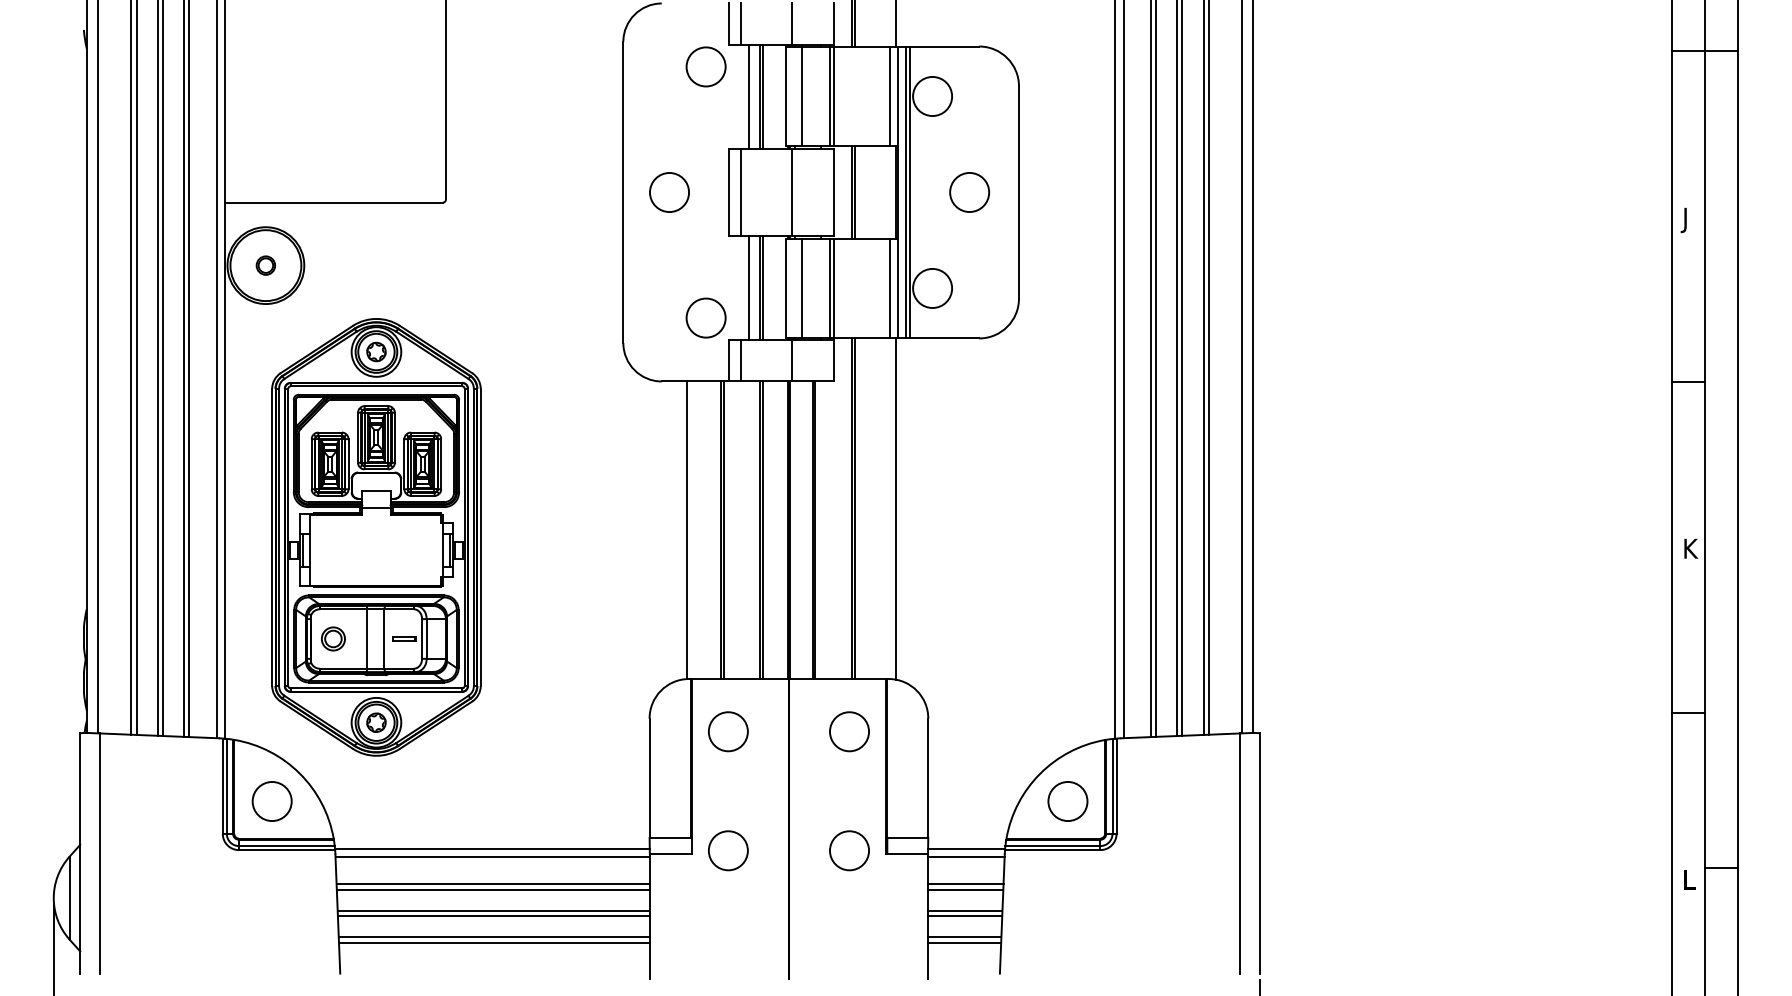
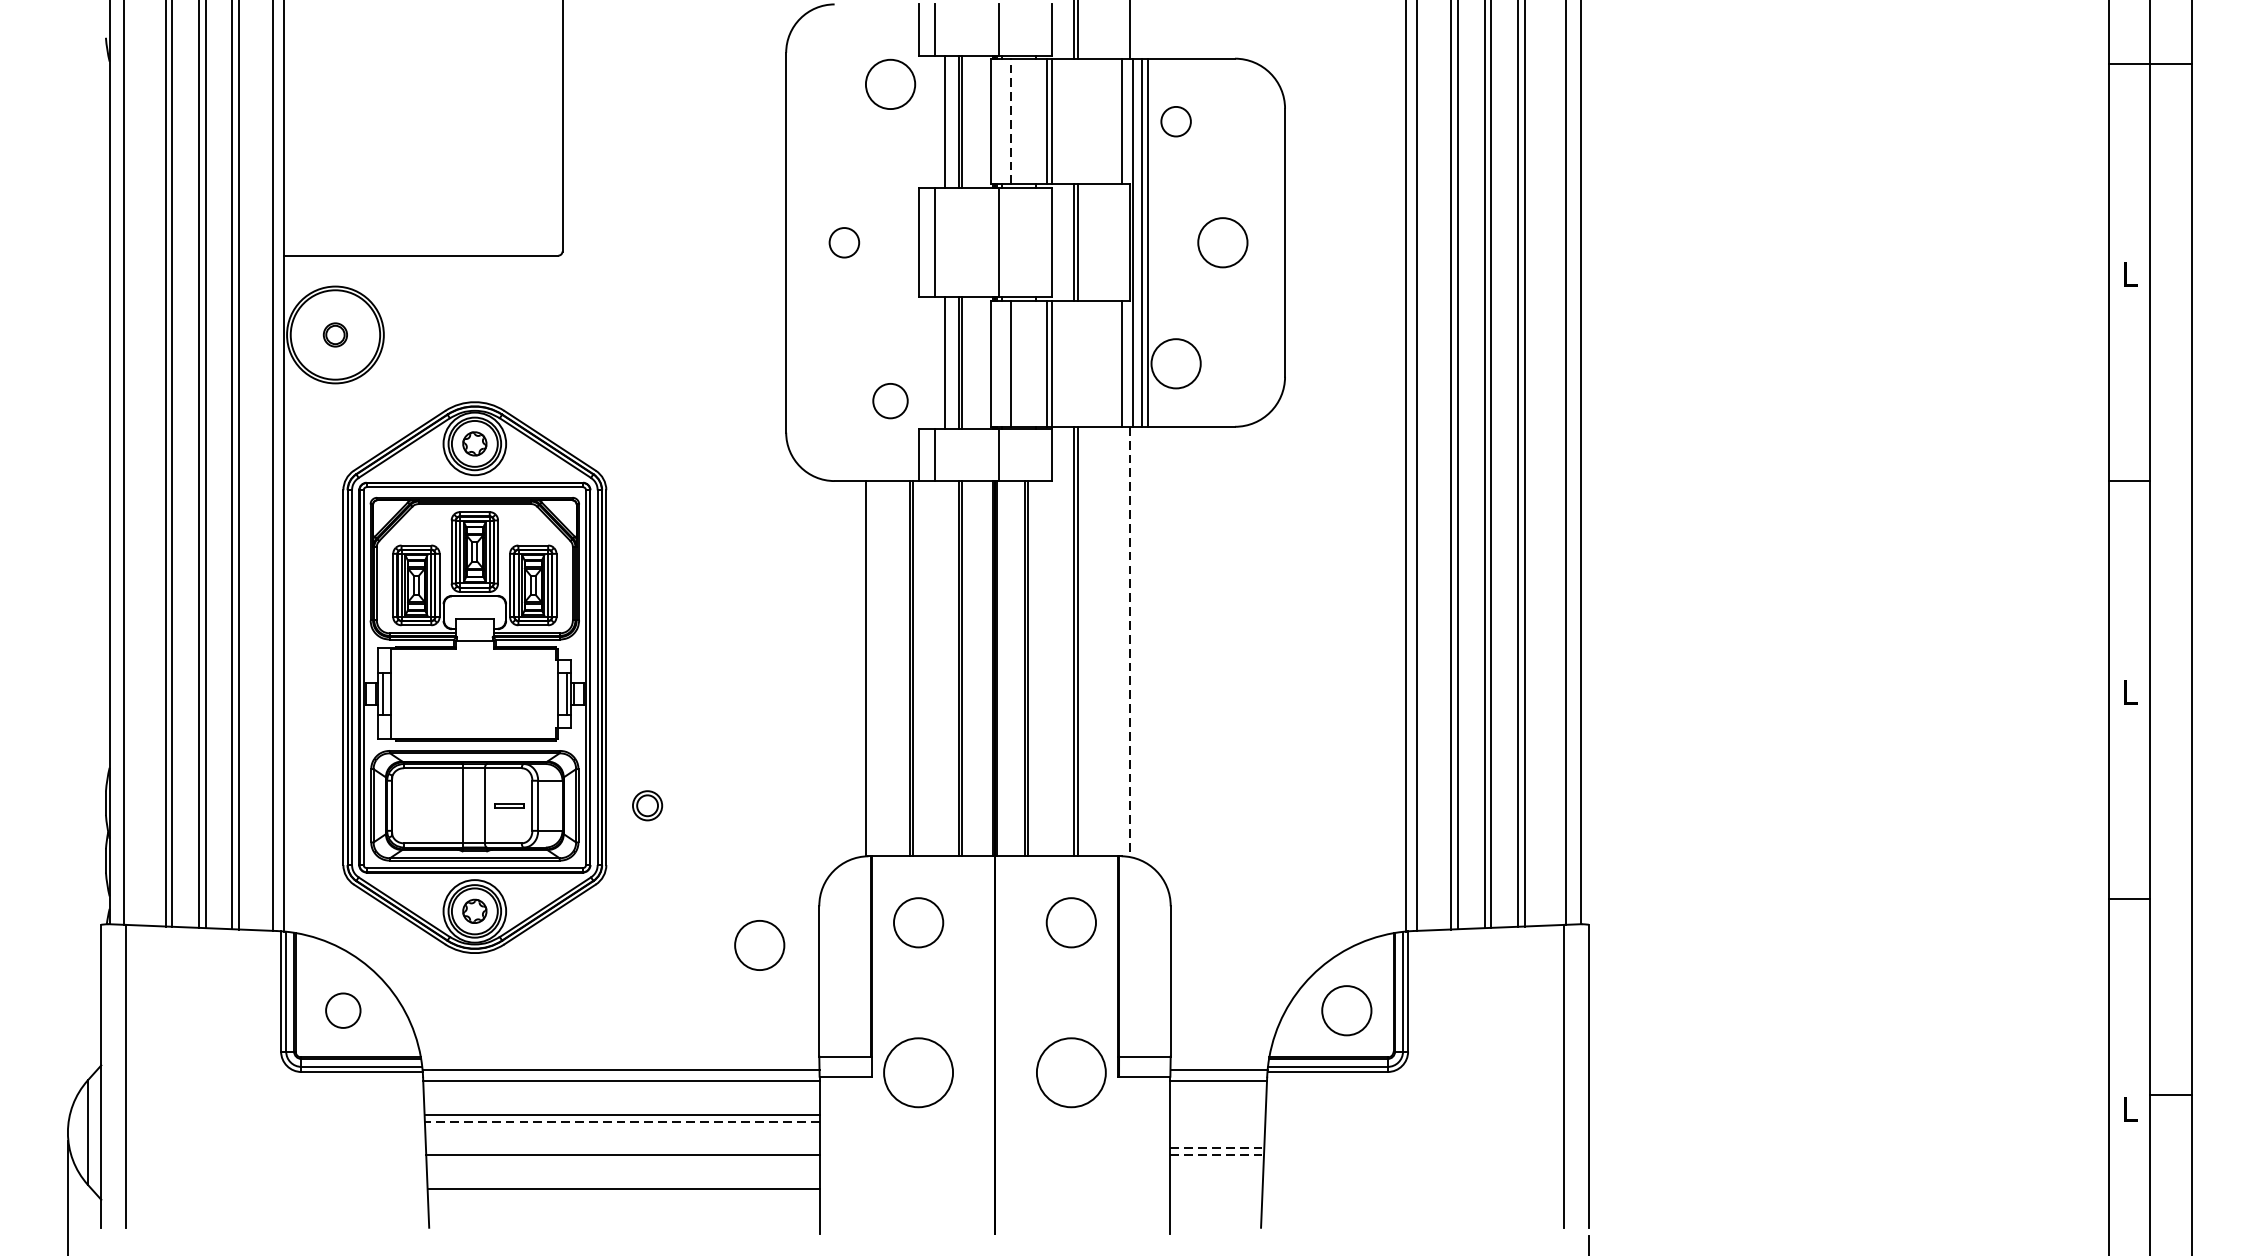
line: (801, 96) -> (1010, 121), solid -> dashed
circle: (932, 96) -> (1176, 121), size x0.6
circle: (669, 192) -> (844, 242), size x0.6
text: (1687, 220) -> (2128, 278), J -> L
circle: (705, 317) -> (889, 400), size x0.7
line: (896, 509) -> (1130, 642), solid -> dashed
text: (1691, 548) -> (2133, 691), K -> L
part: (333, 638) -> (647, 805), moved
circle: (602, 749) -> (759, 945), added
circle: (271, 801) -> (342, 1010), size x0.7
circle: (728, 850) -> (918, 1072), size x1.4
circle: (849, 850) -> (1071, 1072), size x1.4
line: (965, 884) -> (1217, 1115), removed
line: (493, 889) -> (622, 1121), solid -> dashed
line: (965, 889) -> (1217, 1121), removed
line: (493, 910) -> (622, 1148), removed
line: (965, 910) -> (1217, 1148), solid -> dashed
line: (965, 916) -> (1217, 1155), solid -> dashed
line: (493, 937) -> (622, 1182), removed
line: (964, 937) -> (1216, 1182), removed
line: (964, 942) -> (1216, 1188), removed

